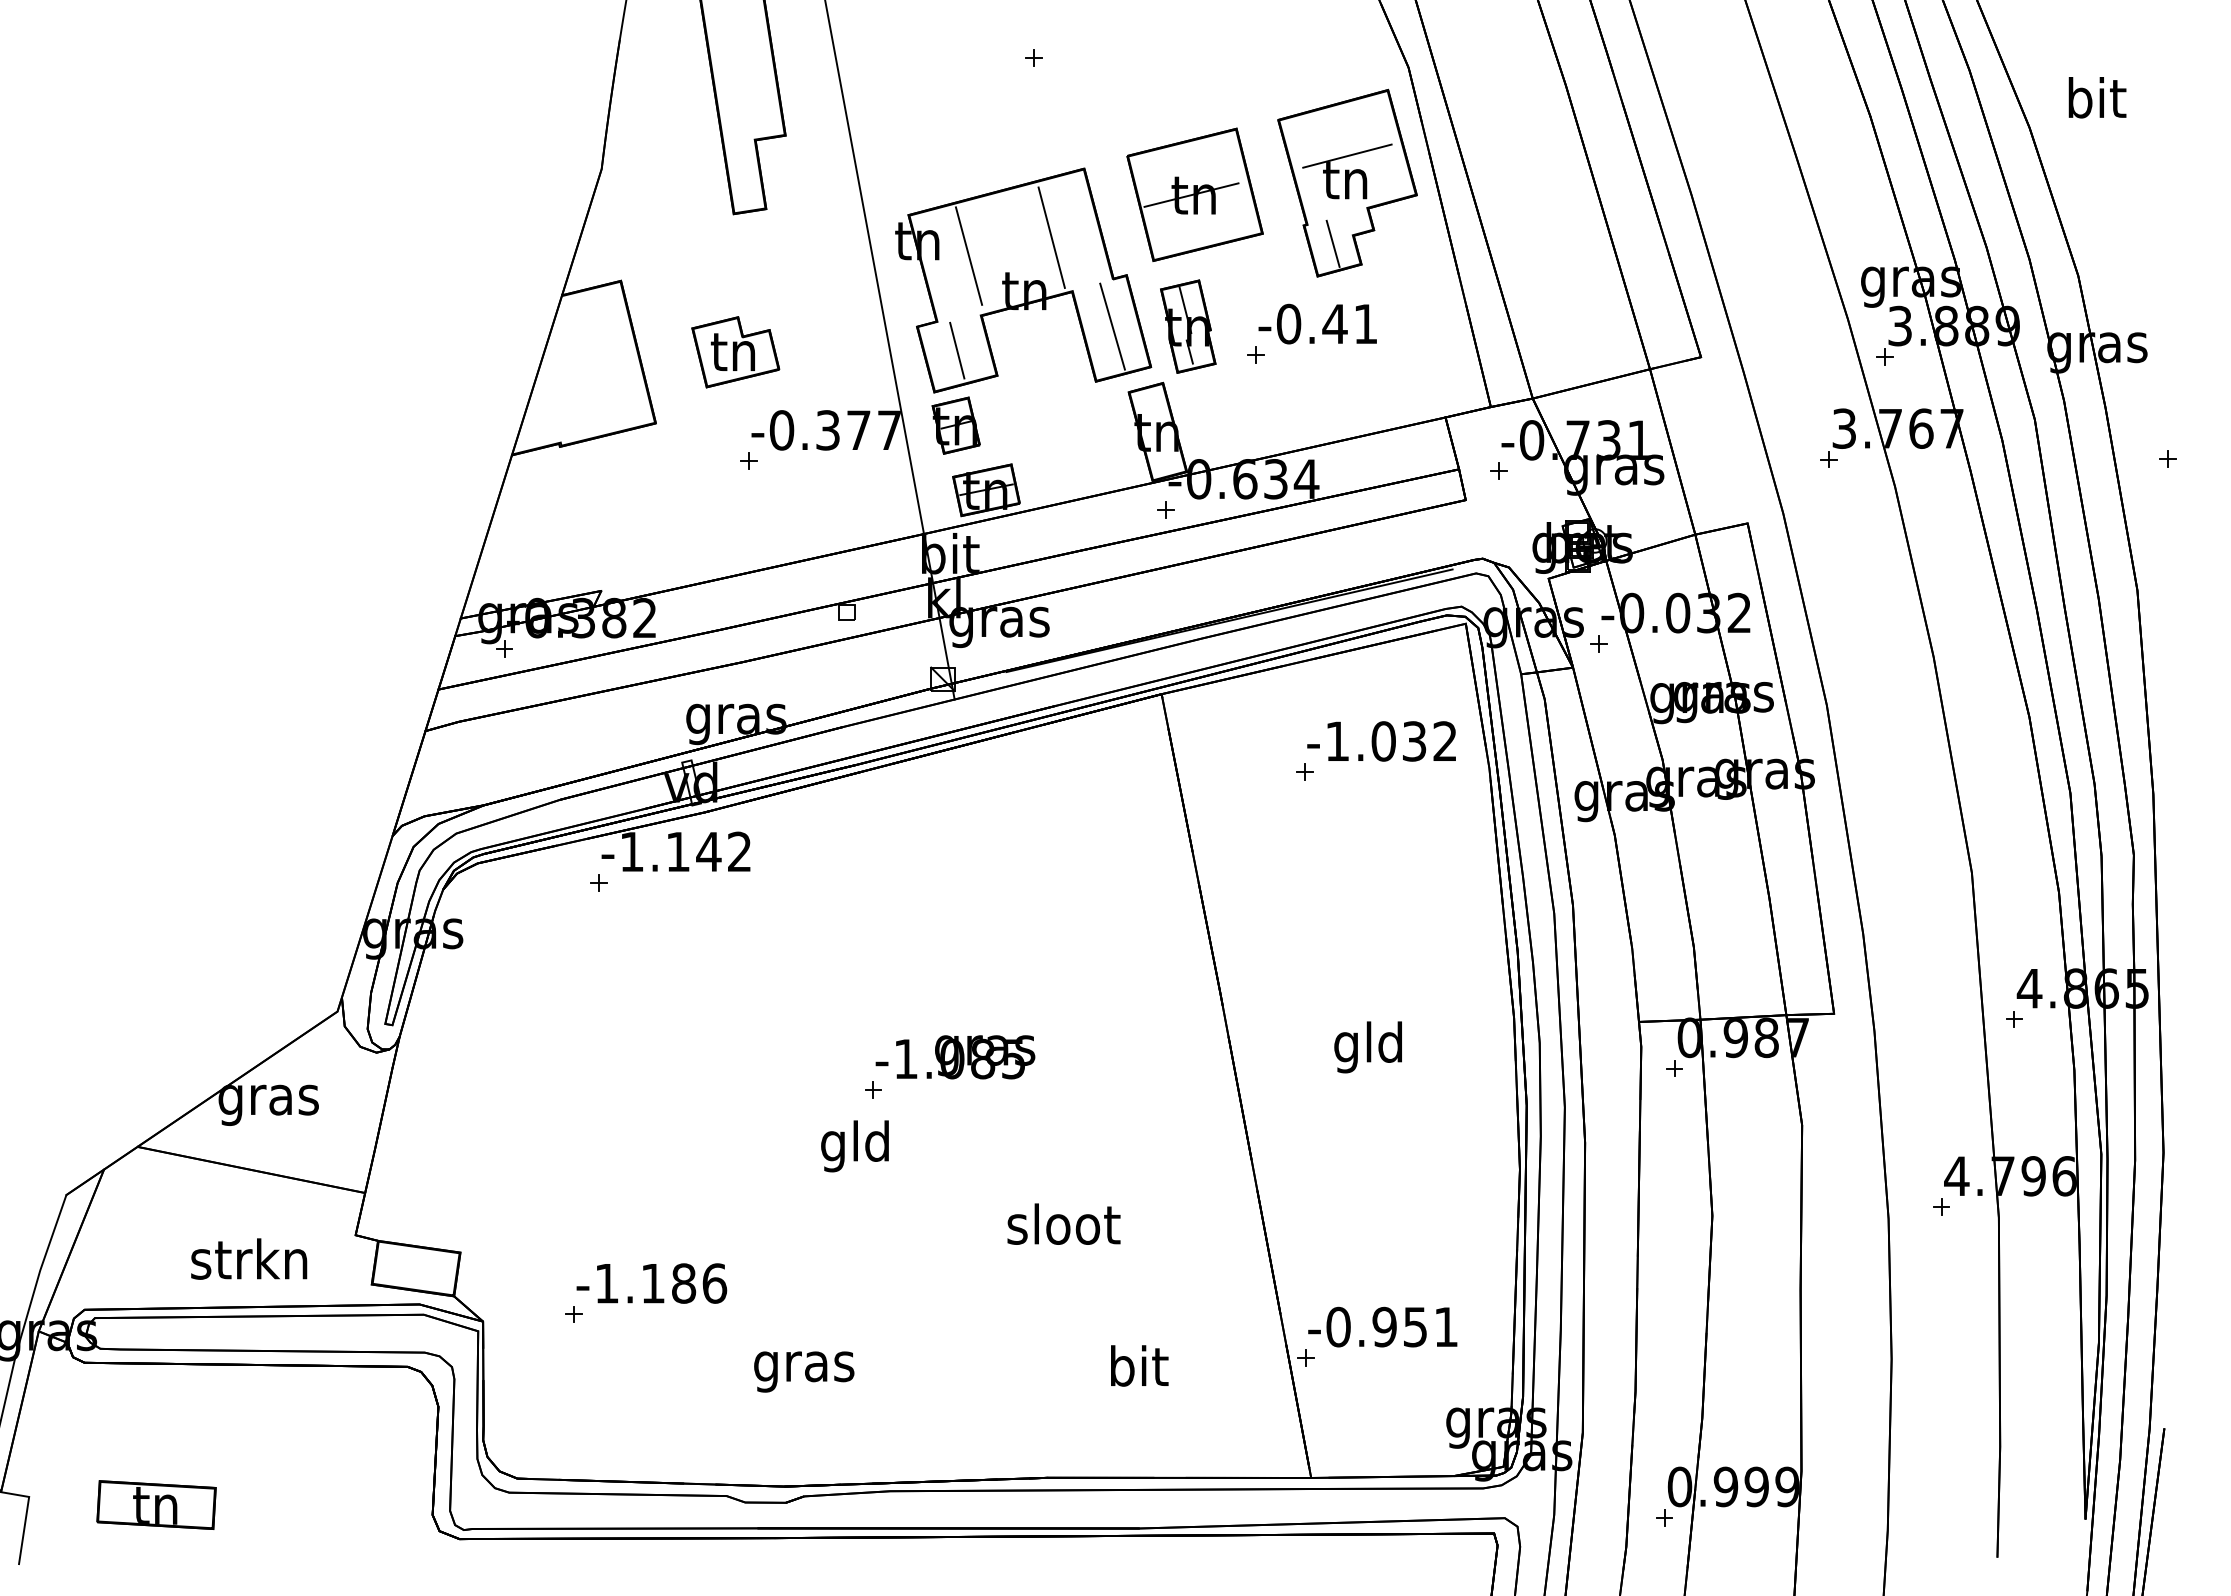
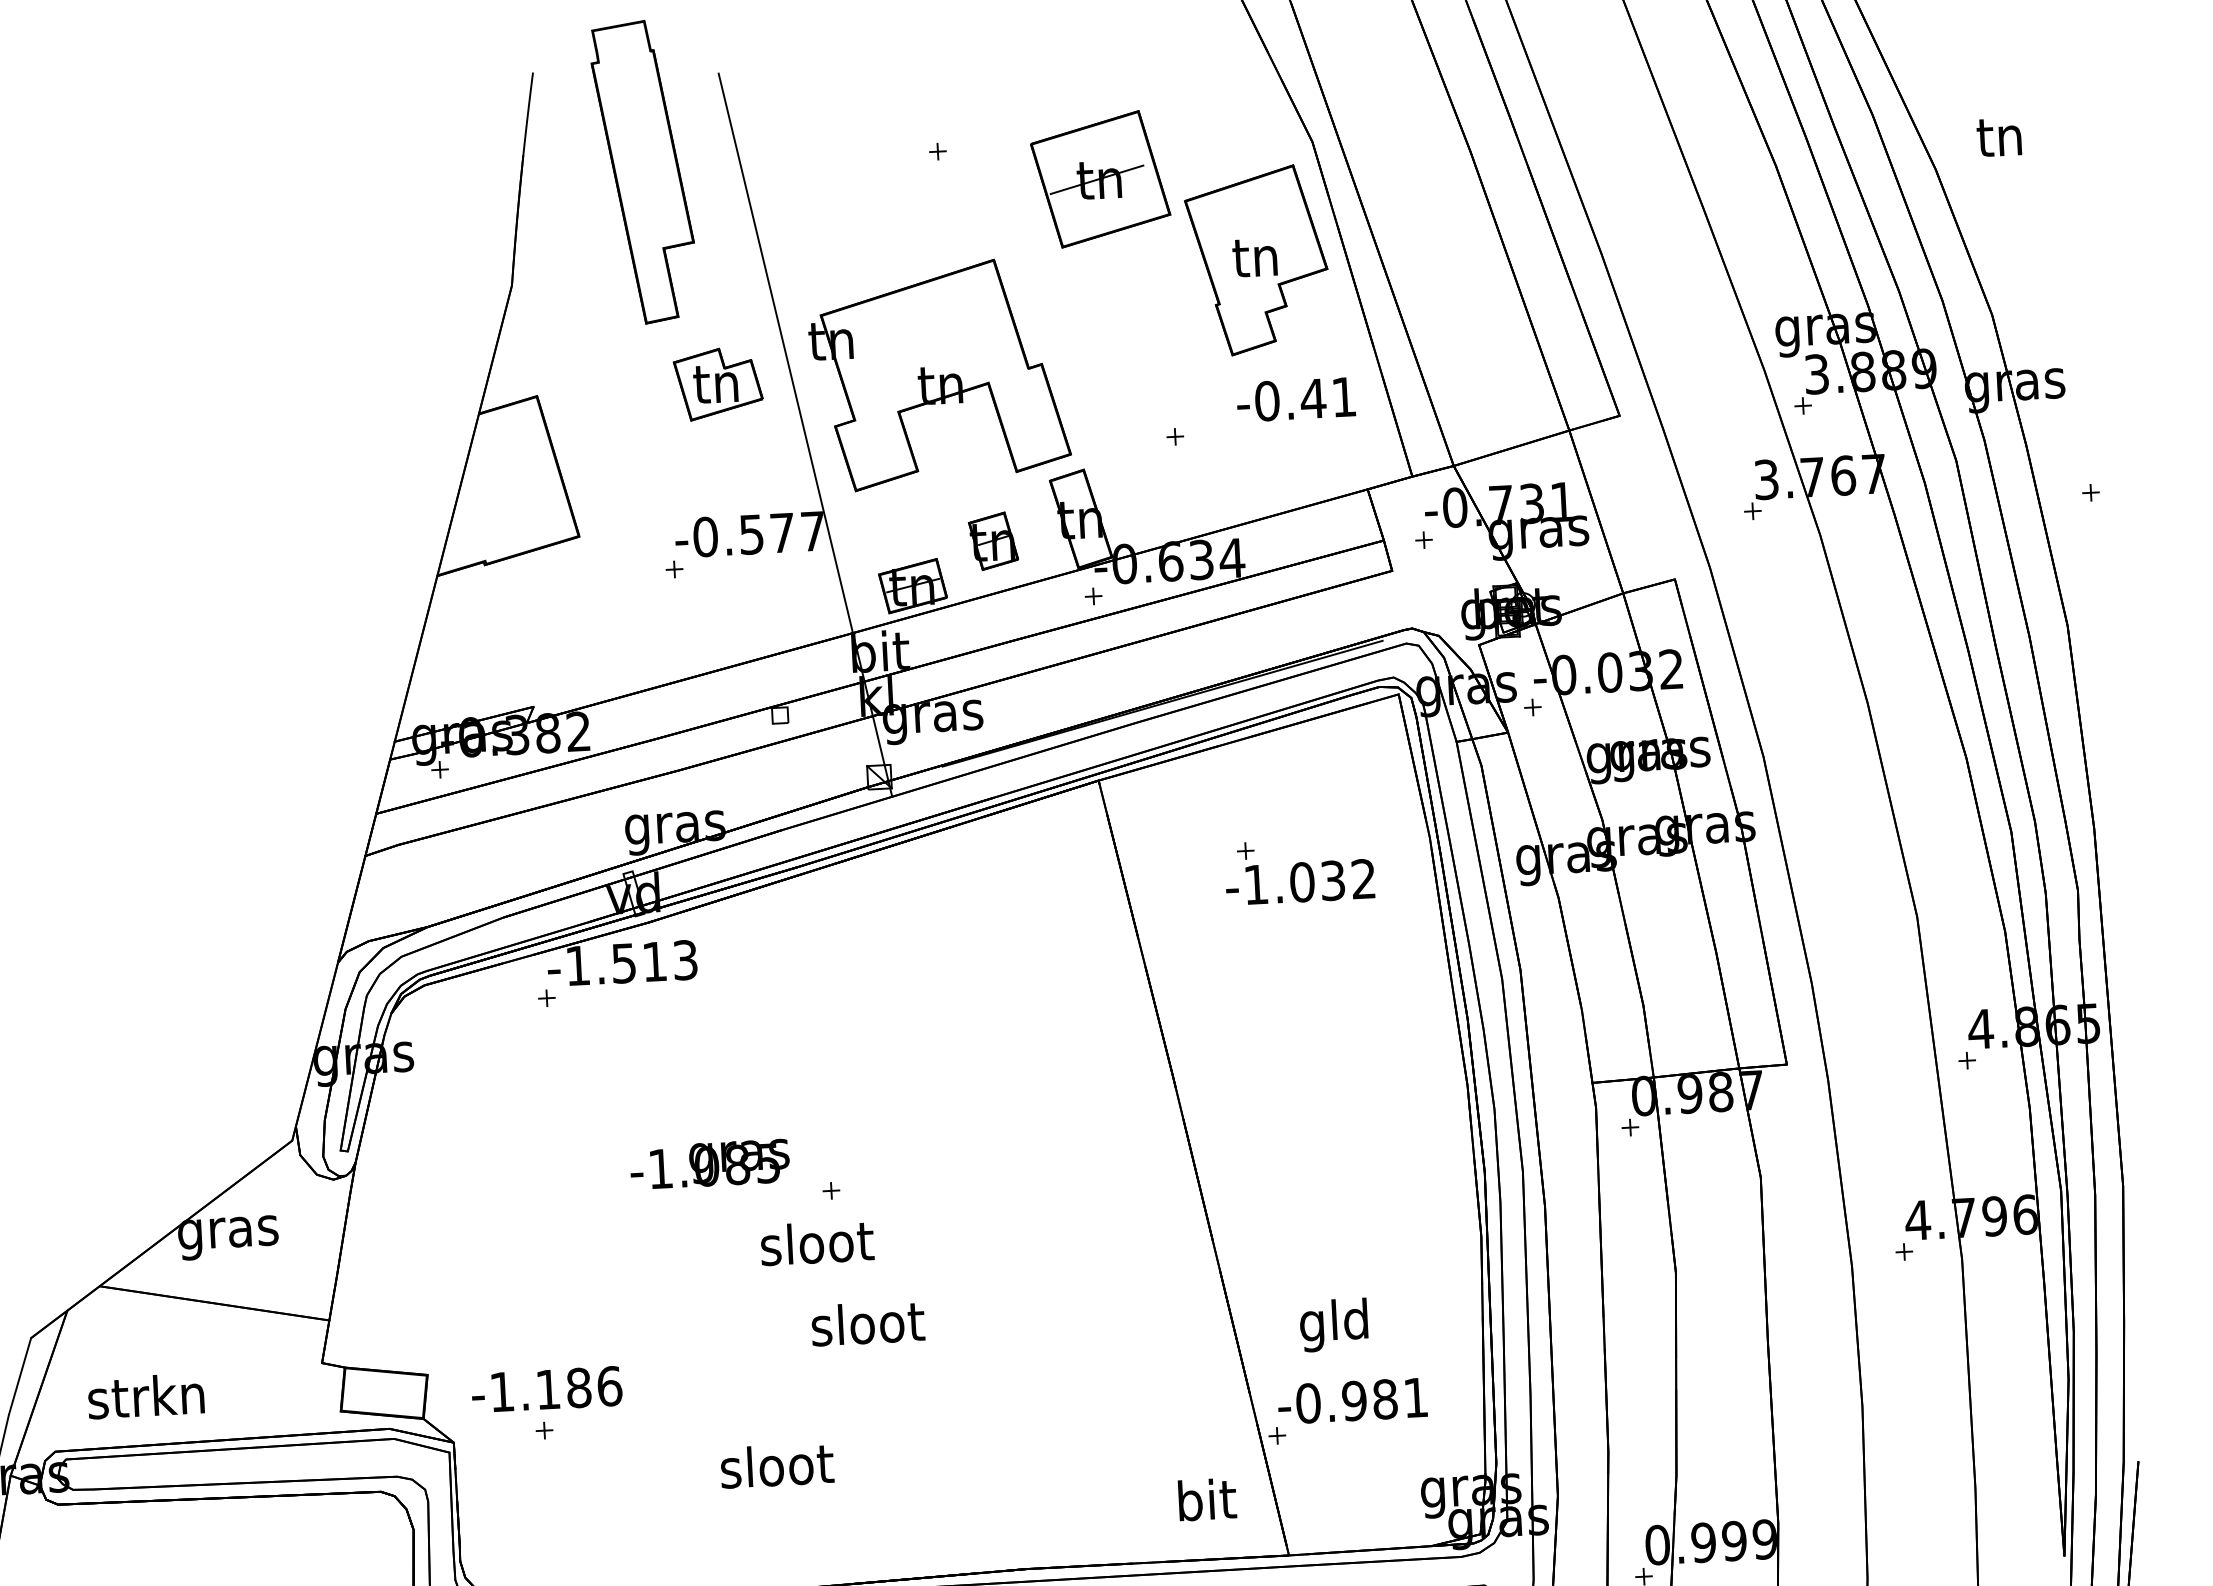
text: (2097, 97) -> (2001, 135), bit -> tn
line: (1347, 155) -> (1256, 232), removed
part: (1194, 194) -> (1100, 179), moved
line: (1051, 237) -> (964, 330), removed
line: (1332, 243) -> (1245, 321), removed
line: (968, 255) -> (882, 352), removed
text: (1317, 323) -> (1295, 399), moved
line: (1112, 326) -> (1030, 415), removed
part: (1188, 326) -> (1106, 412), removed
line: (957, 350) -> (876, 448), removed
part: (735, 352) -> (718, 384), moved
part: (955, 425) -> (992, 541), moved
text: (828, 430) -> (752, 534), -0.377 -> -0.577
text: (1381, 741) -> (1300, 882), moved
text: (708, 851) -> (654, 961), -1.142 -> -1.513
text: (1367, 1047) -> (1333, 1325), moved
text: (955, 1057) -> (710, 1164), moved
text: (856, 1146) -> (817, 1248), gld -> sloot
text: (1063, 1223) -> (867, 1322), moved
text: (249, 1258) -> (146, 1395), moved
text: (651, 1283) -> (546, 1389), moved
text: (1415, 1326) -> (1385, 1398), -0.951 -> -0.981
text: (1139, 1365) -> (1207, 1499), moved
text: (804, 1366) -> (777, 1470), gras -> sloot

